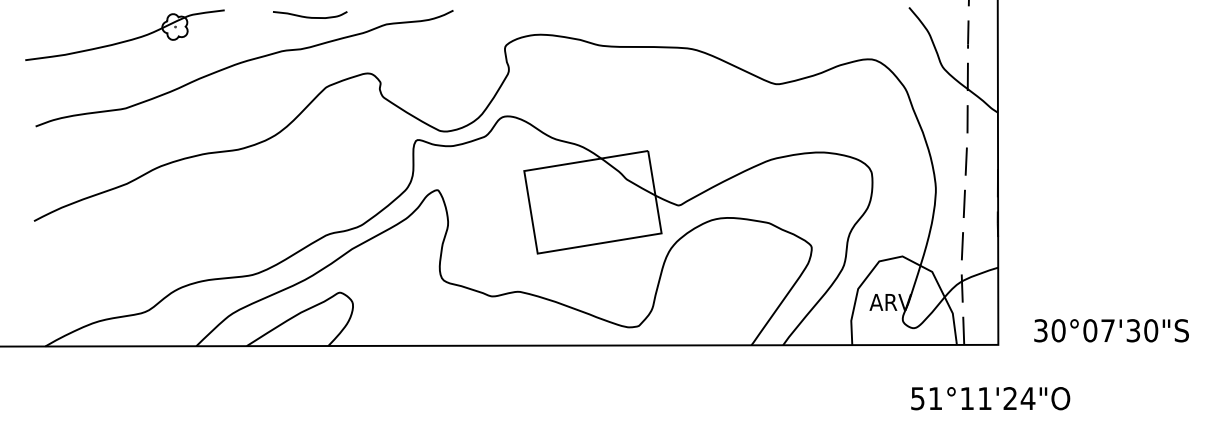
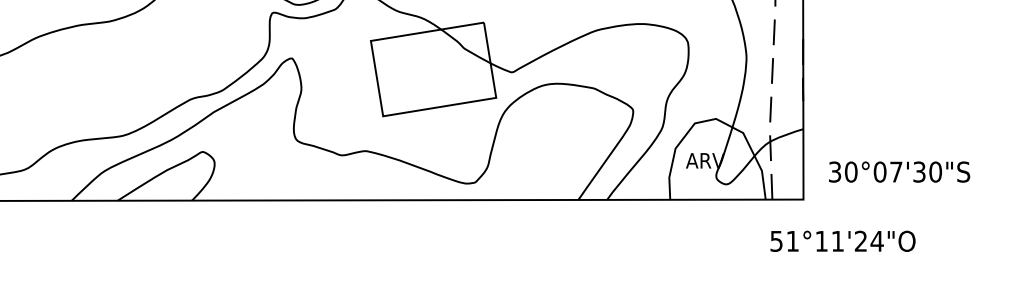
text: (1111, 330) -> (899, 171), moved
text: (990, 398) -> (842, 241), moved

